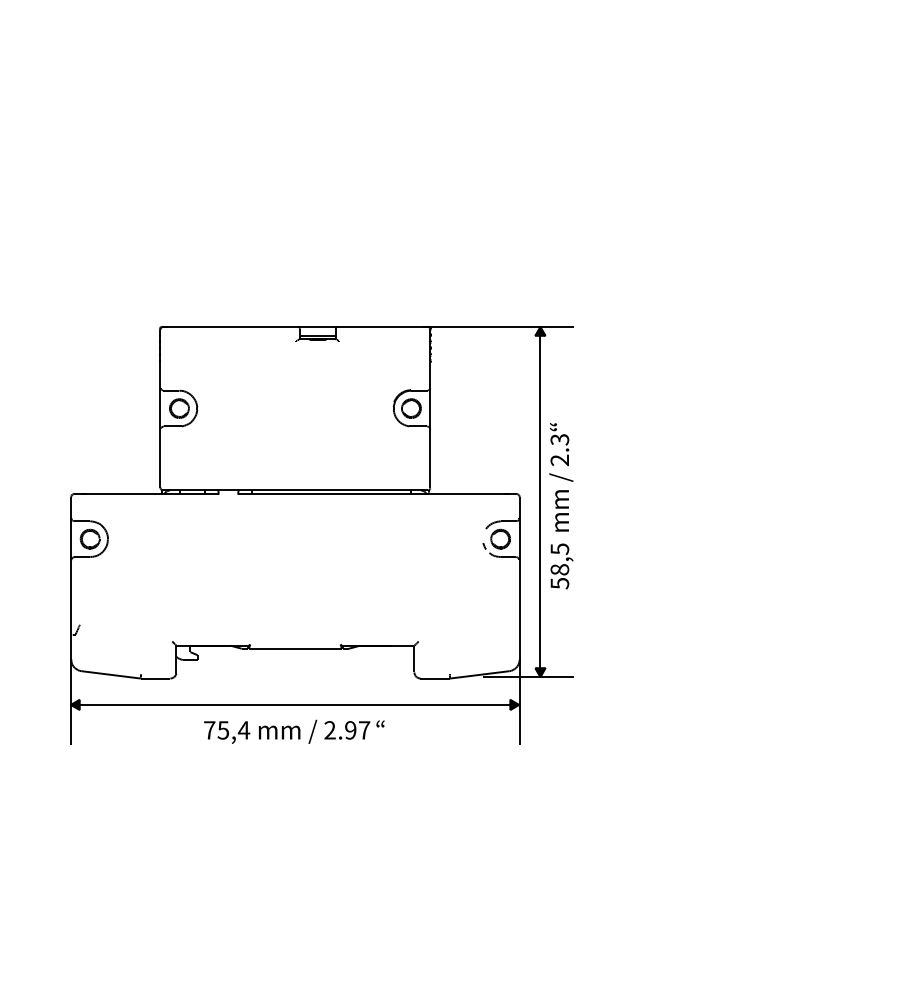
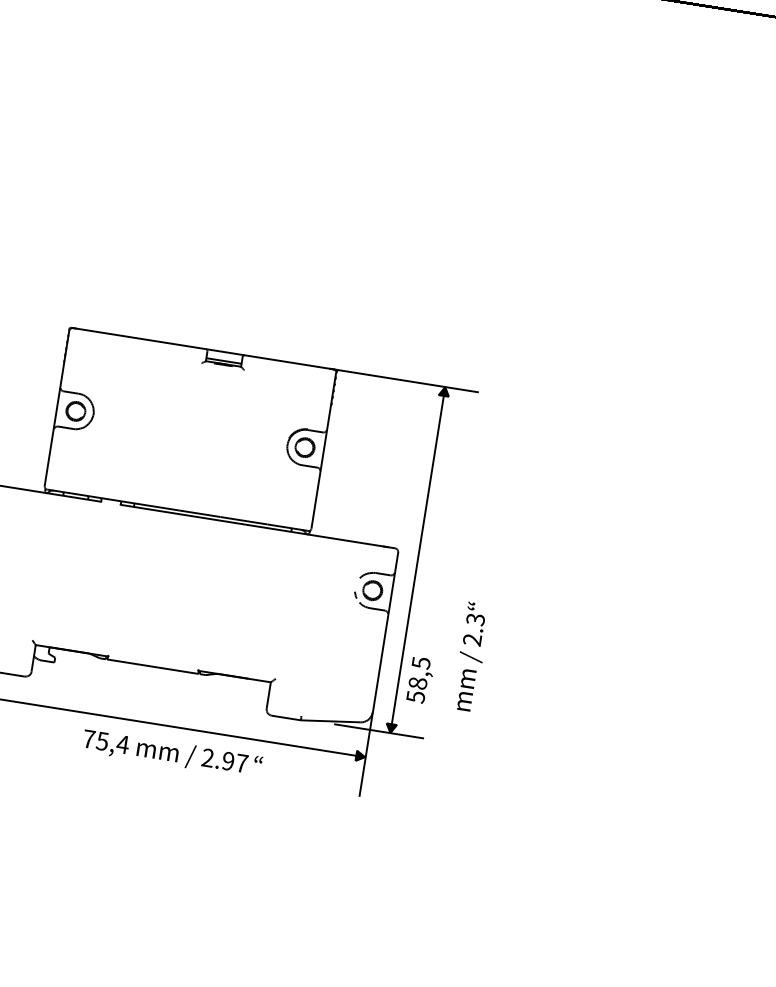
text: (561, 477) -> (471, 657), moved
text: (561, 566) -> (420, 680), moved
text: (294, 731) -> (172, 753), moved

